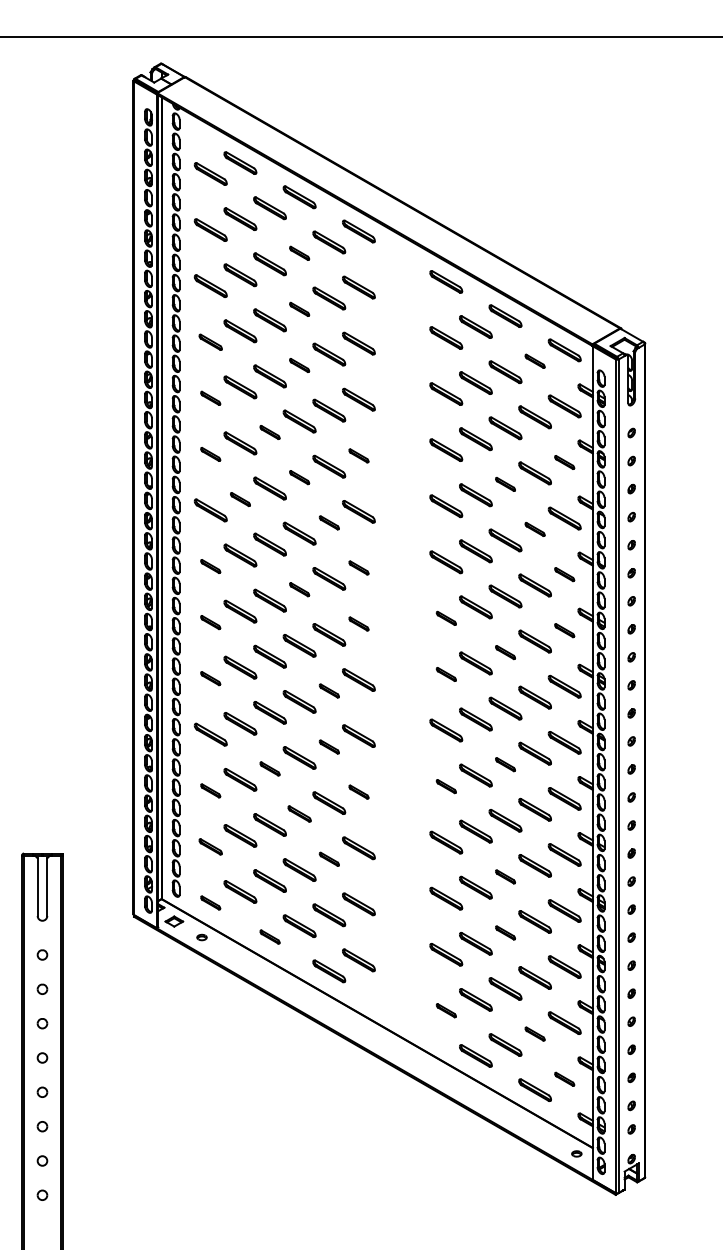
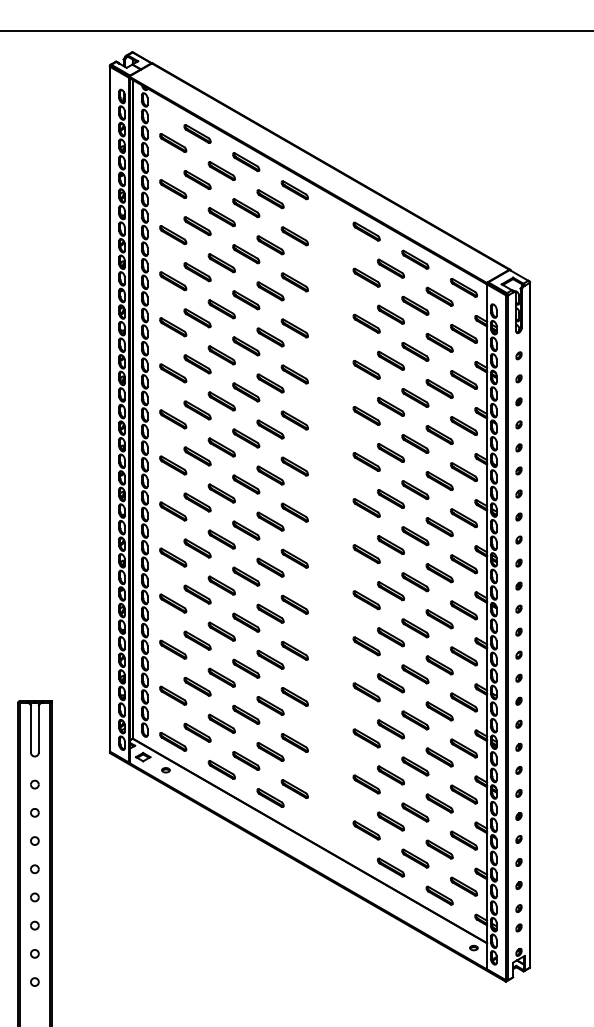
part: (299, 253) -> (246, 208), size x1.67
part: (299, 309) -> (246, 254), size x1.67
part: (210, 342) -> (172, 281), size x1.43
part: (534, 361) -> (439, 297), size x1.67
part: (299, 365) -> (246, 300), size x1.67
part: (210, 398) -> (172, 327), size x1.67
part: (269, 432) -> (221, 355), size x1.67
part: (210, 454) -> (172, 373), size x1.67
part: (358, 455) -> (294, 374), size x1.67
part: (564, 462) -> (463, 379), size x1.67
part: (299, 477) -> (246, 392), size x1.67
part: (505, 484) -> (415, 398), size x1.67
part: (240, 499) -> (197, 410), size x1.67
part: (329, 522) -> (270, 429), size x1.67
part: (534, 529) -> (439, 435), size x1.67
part: (210, 566) -> (172, 465), size x1.67
part: (358, 567) -> (294, 466), size x1.67
part: (564, 574) -> (463, 472), size x1.67
part: (299, 589) -> (246, 484), size x1.67
part: (446, 618) -> (366, 508), size x1.67
part: (210, 622) -> (172, 511), size x1.67
part: (358, 623) -> (294, 512), size x1.67
part: (564, 630) -> (463, 518), size x1.67
part: (505, 652) -> (415, 536), size x1.67
part: (446, 674) -> (366, 554), size x1.67
part: (210, 678) -> (172, 557), size x1.67
part: (329, 690) -> (270, 567), size x1.67
part: (329, 746) -> (270, 613), size x1.67
part: (505, 764) -> (415, 628), size x1.67
part: (269, 768) -> (221, 631), size x1.67
part: (446, 786) -> (366, 646), size x1.67
part: (210, 790) -> (172, 649), size x1.67
part: (358, 791) -> (294, 650), size x1.67
part: (299, 813) -> (246, 668), size x1.43
part: (210, 846) -> (172, 695), size x1.43
part: (329, 859) -> (270, 706), size x1.67
part: (505, 876) -> (415, 720), size x1.67
part: (210, 902) -> (172, 741), size x1.67
part: (505, 932) -> (415, 766), size x1.67
part: (269, 936) -> (221, 769), size x1.67
part: (446, 1010) -> (366, 830), size x1.67
part: (534, 1033) -> (439, 849), size x1.67
part: (564, 1079) -> (463, 886), size x1.67

